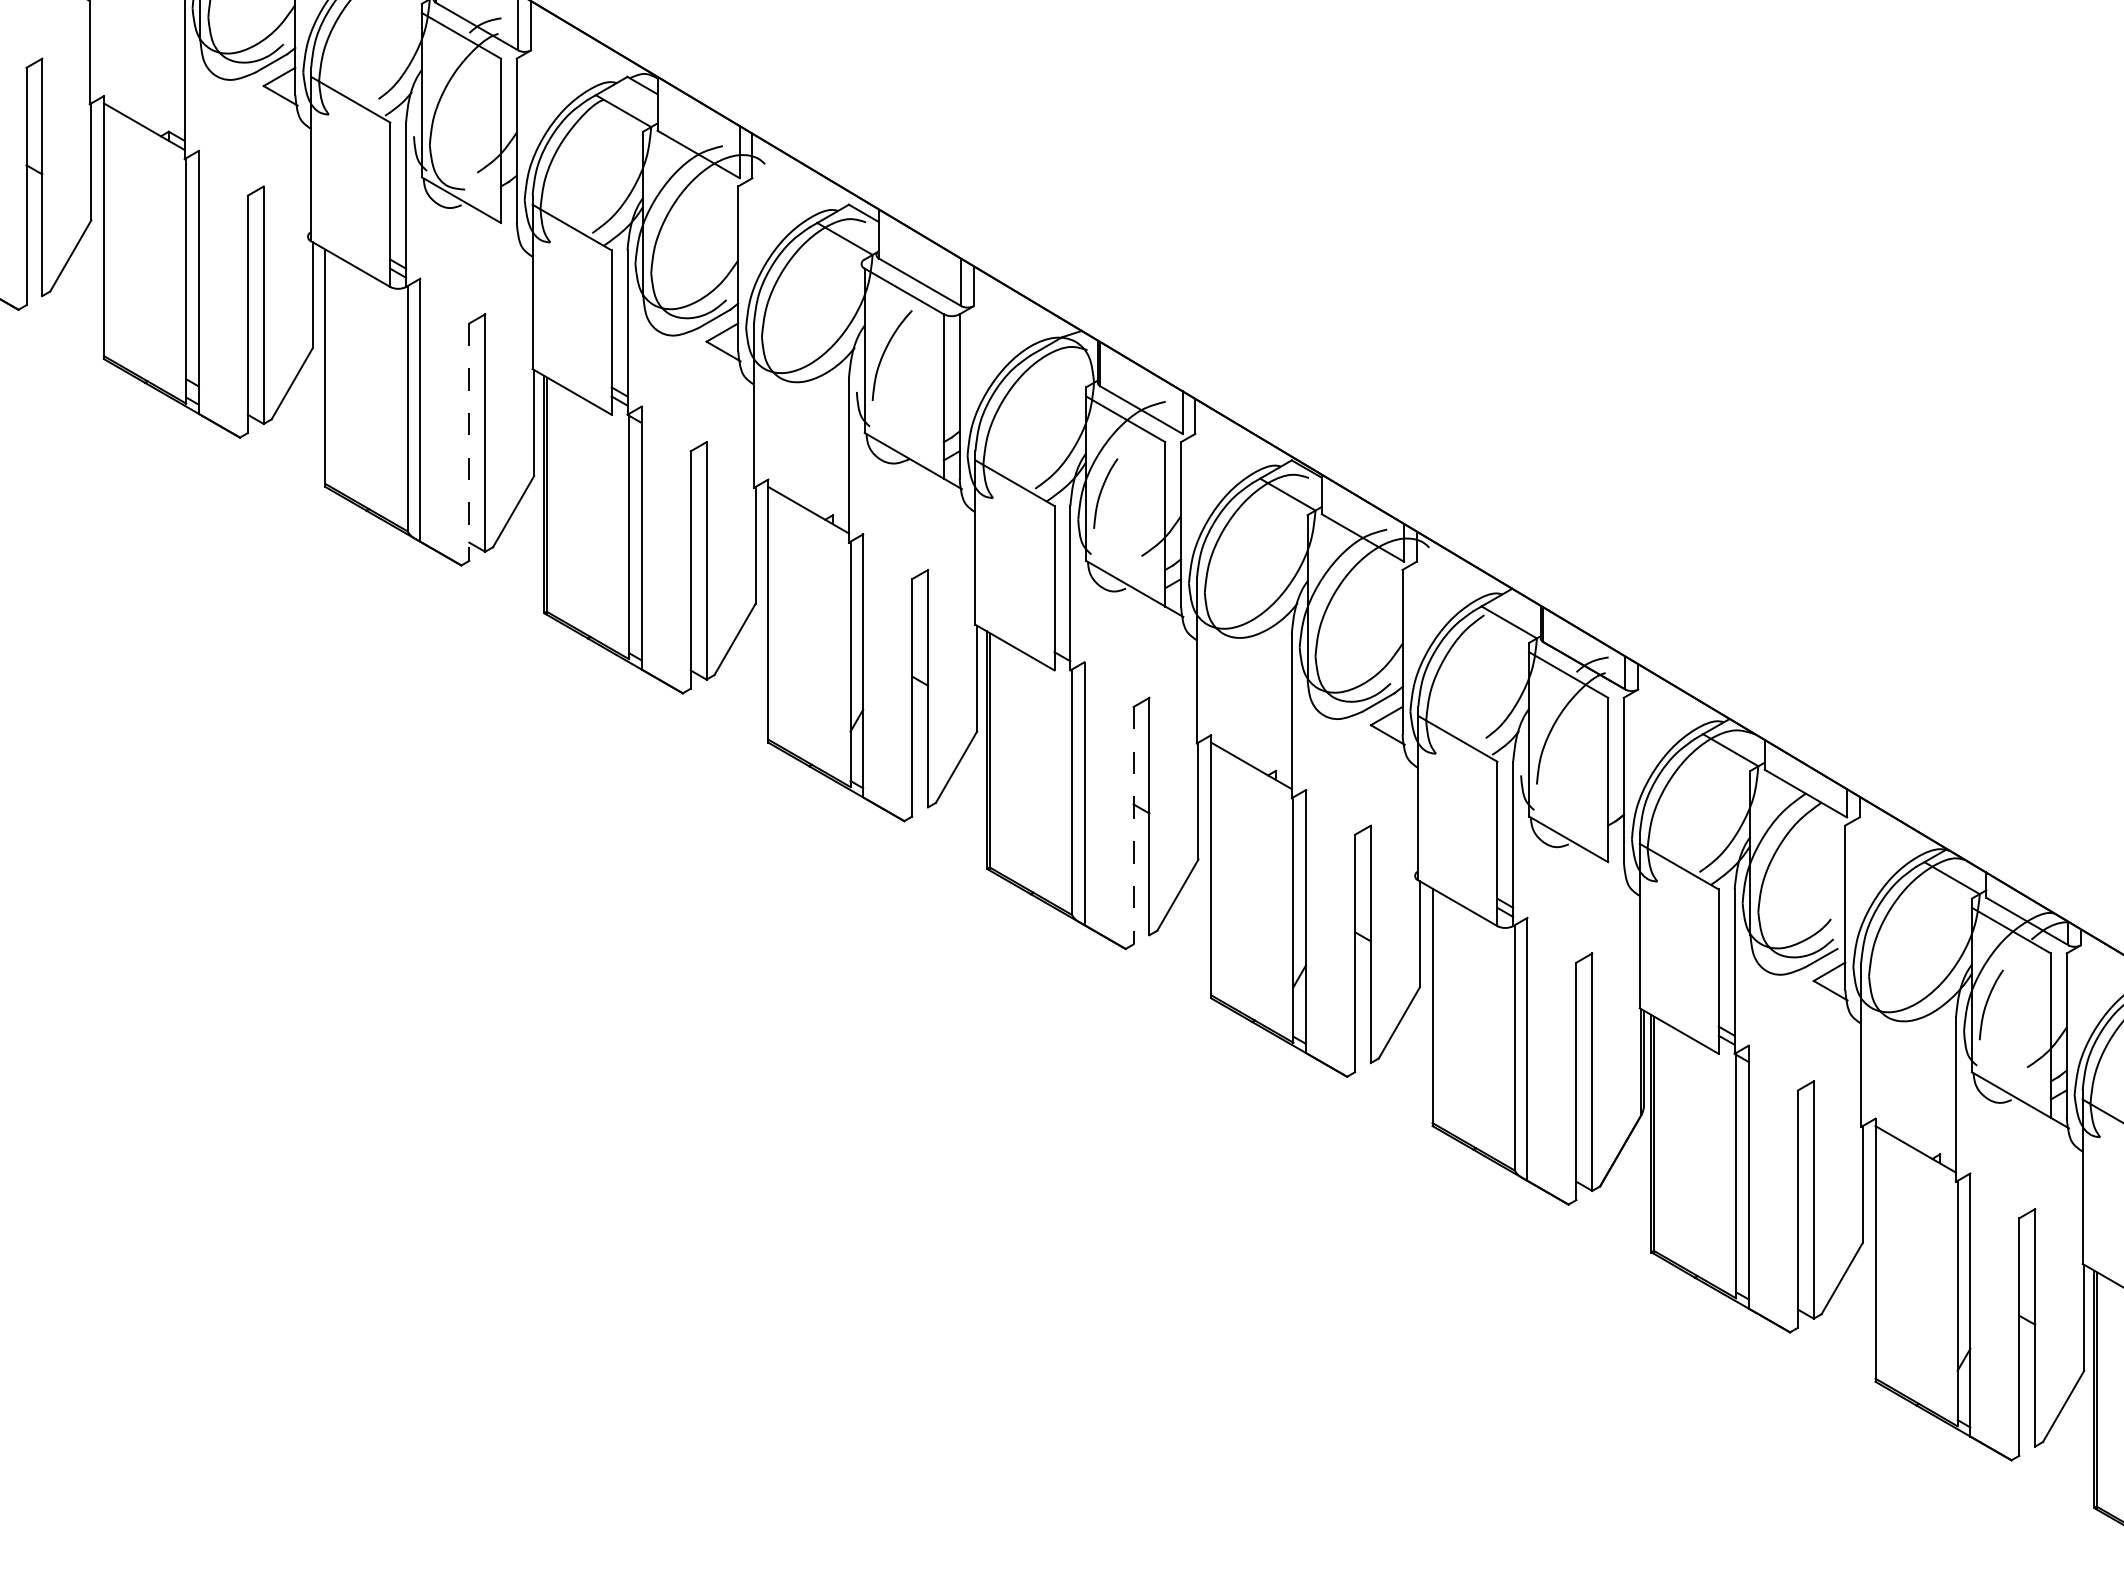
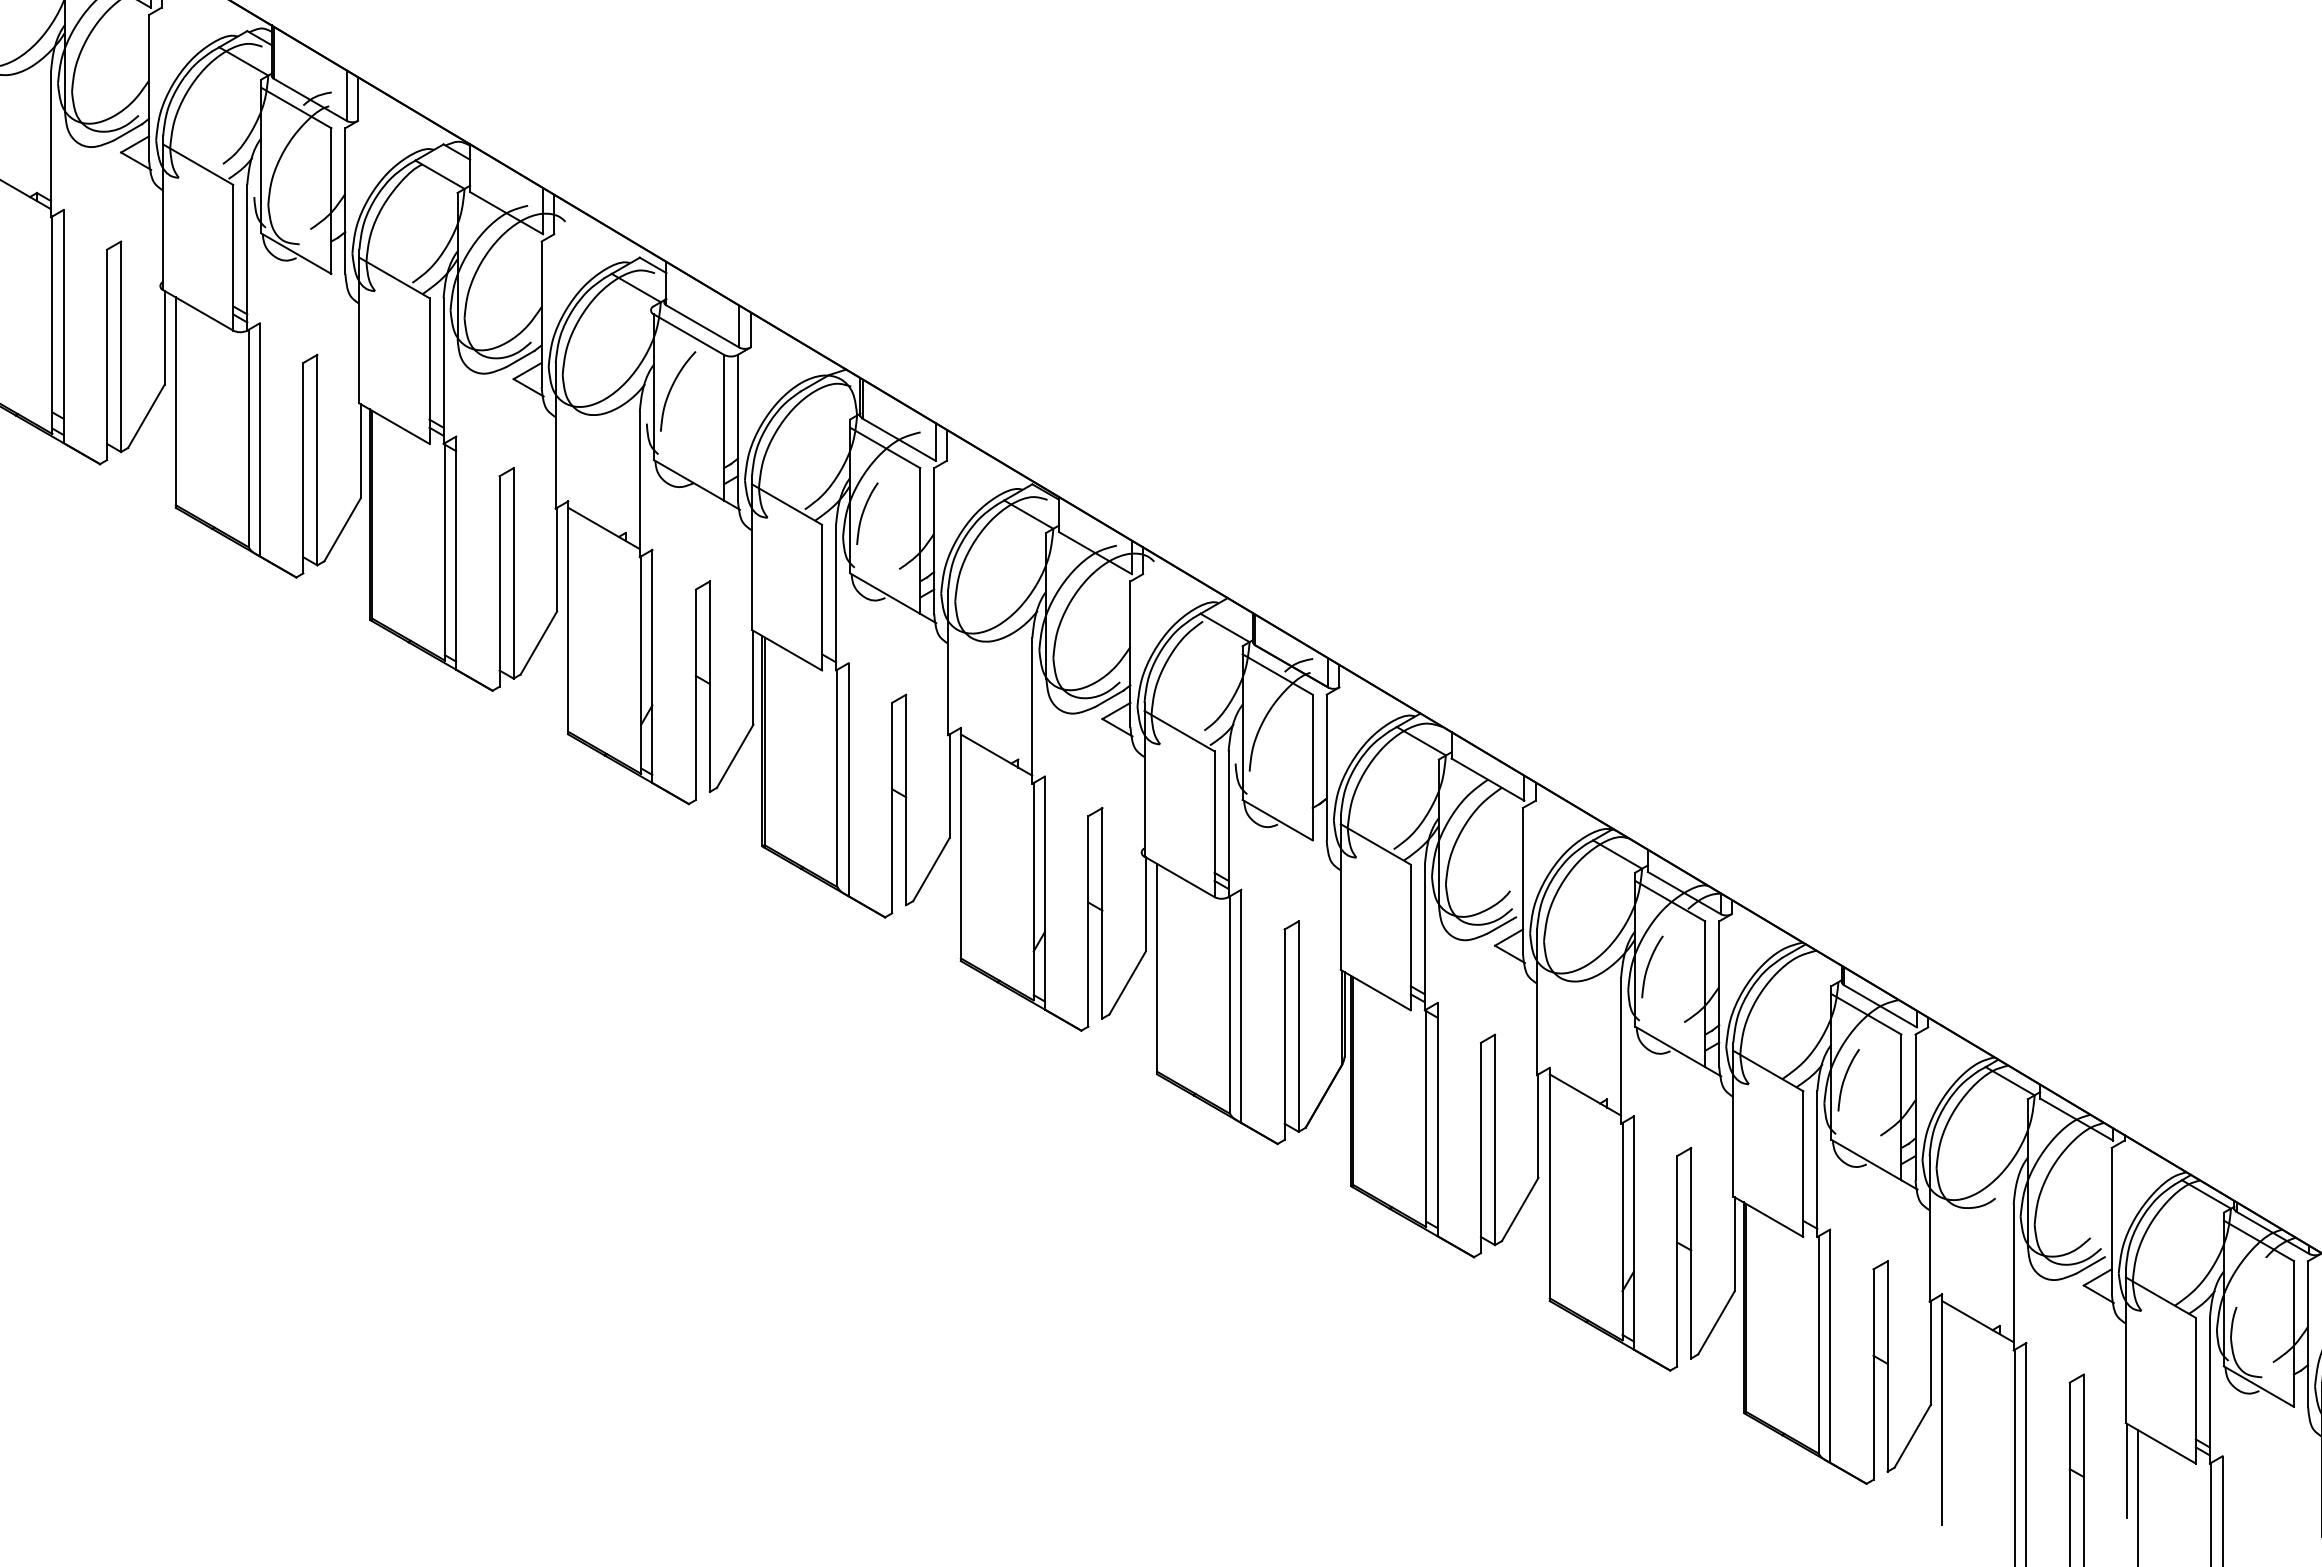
line: (469, 442) -> (303, 468), dashed -> solid
line: (1134, 826) -> (892, 808), dashed -> solid

